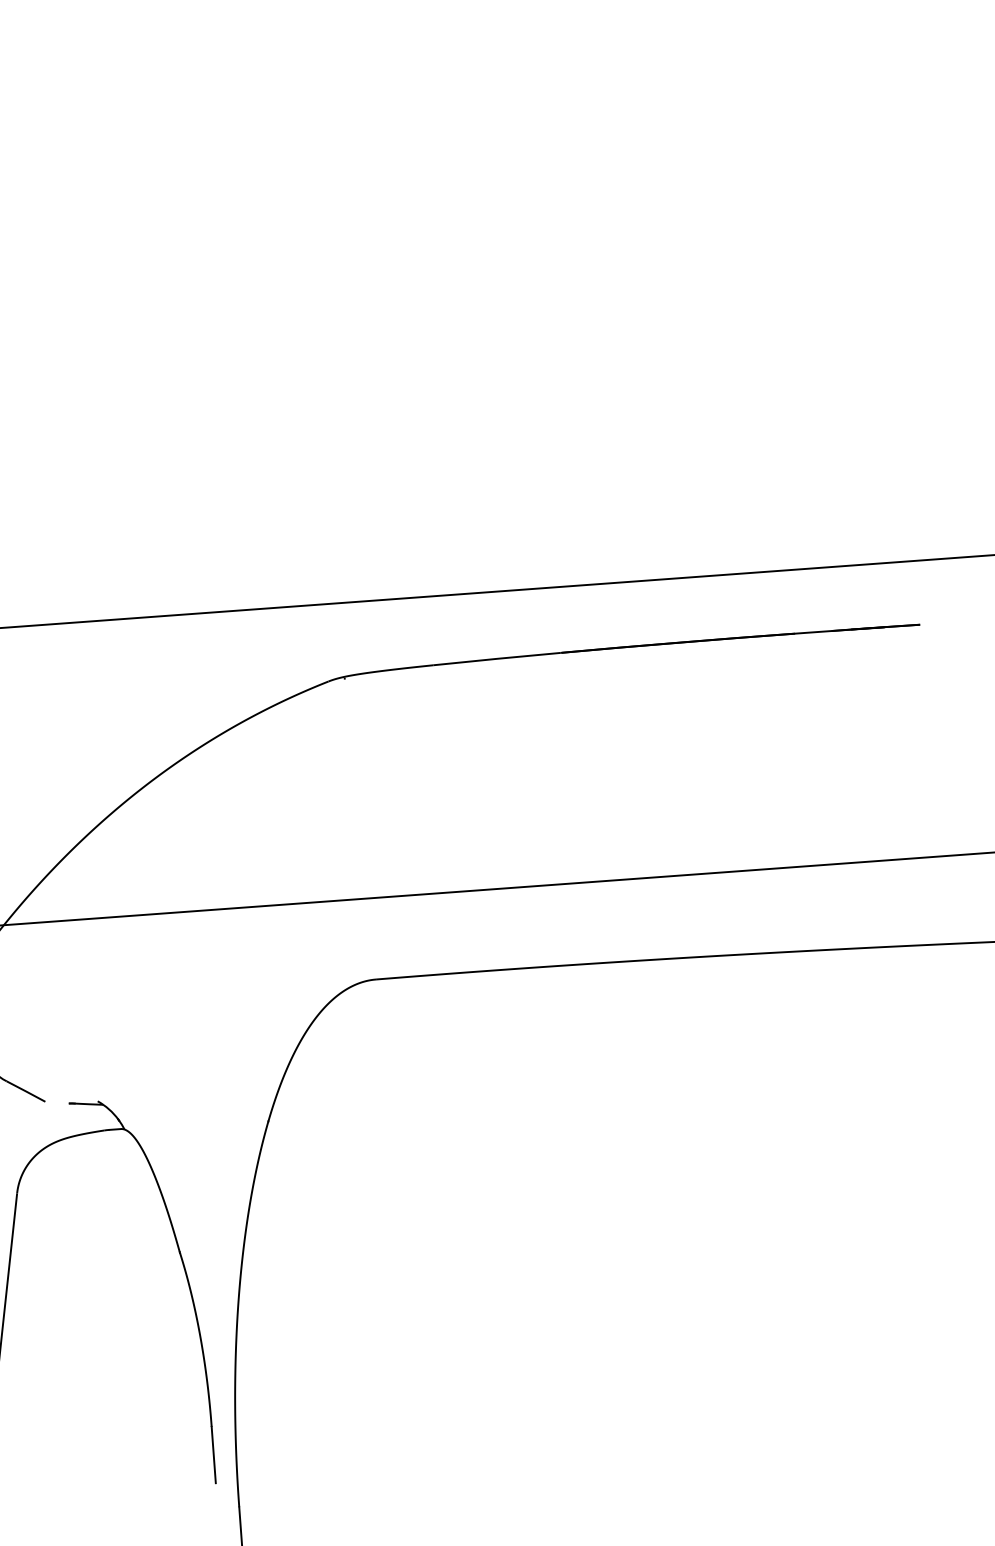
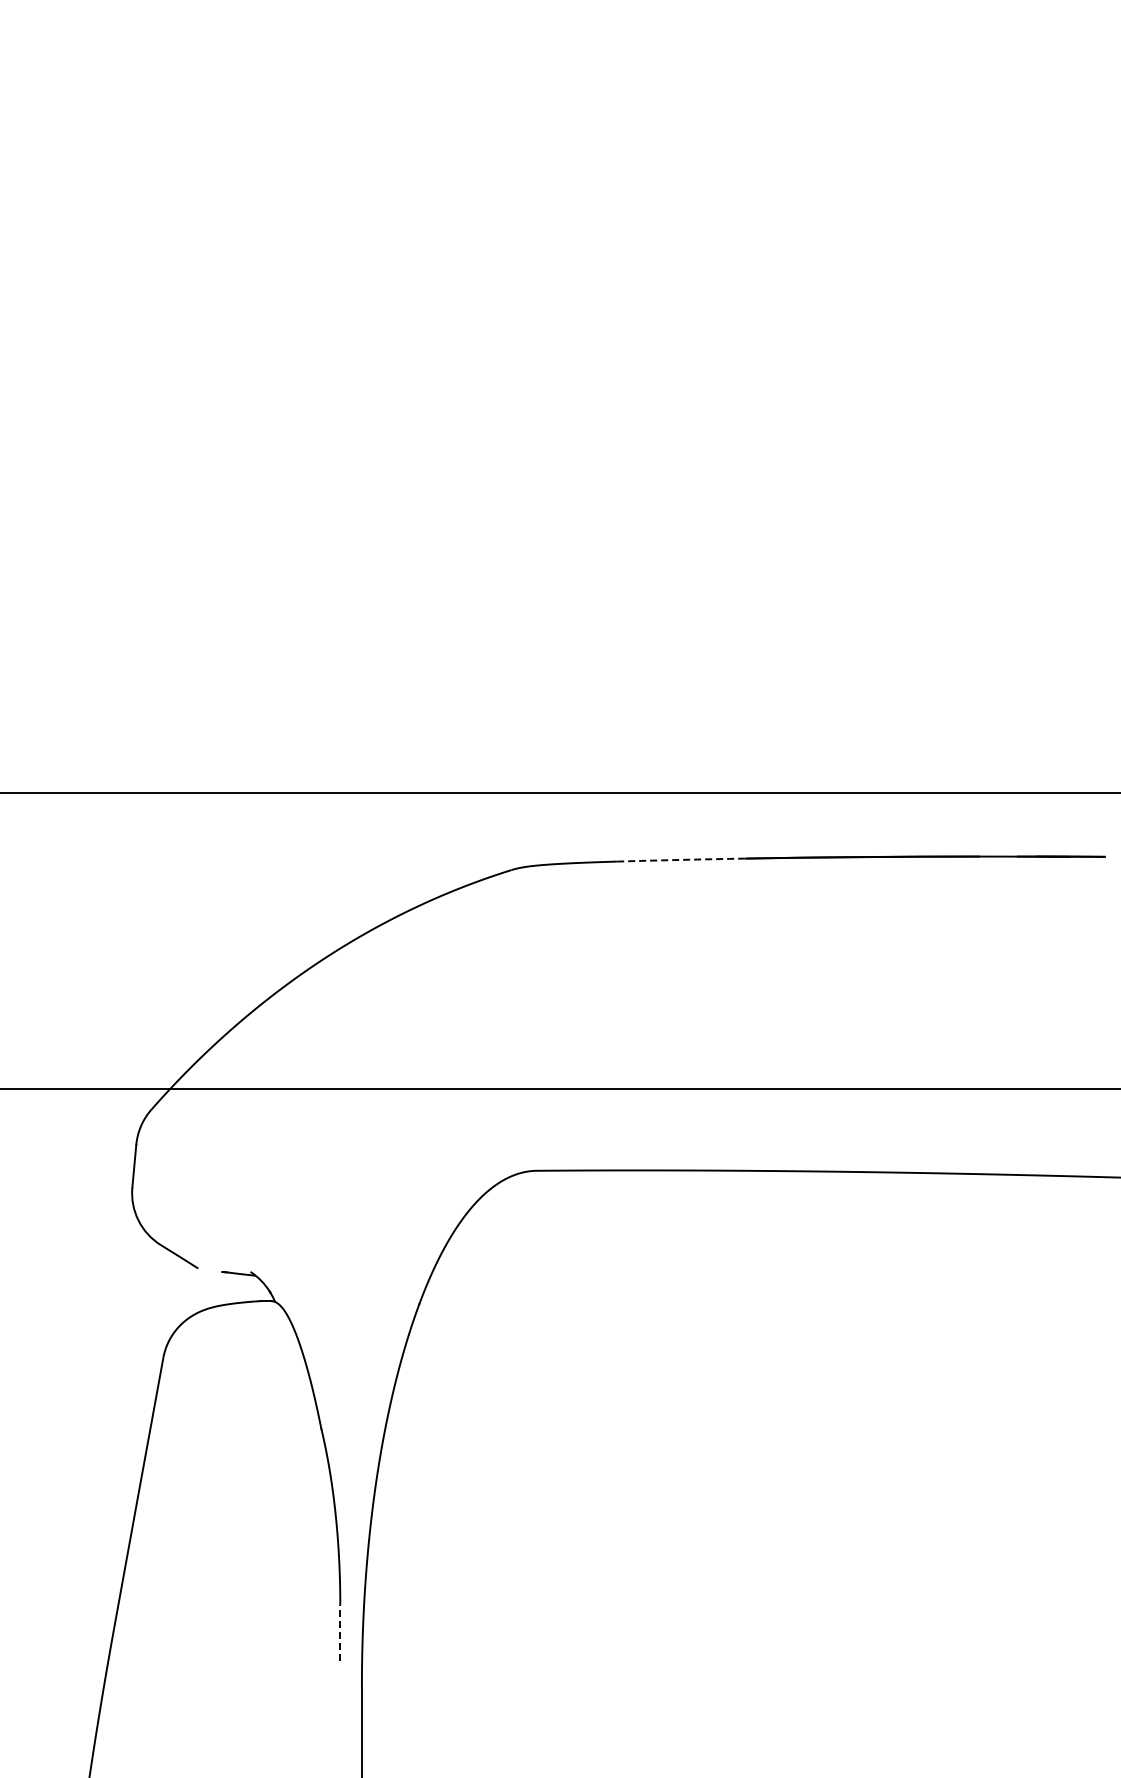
arc: (497, 658) -> (681, 859), solid -> dashed
line: (213, 1454) -> (340, 1632), solid -> dashed

